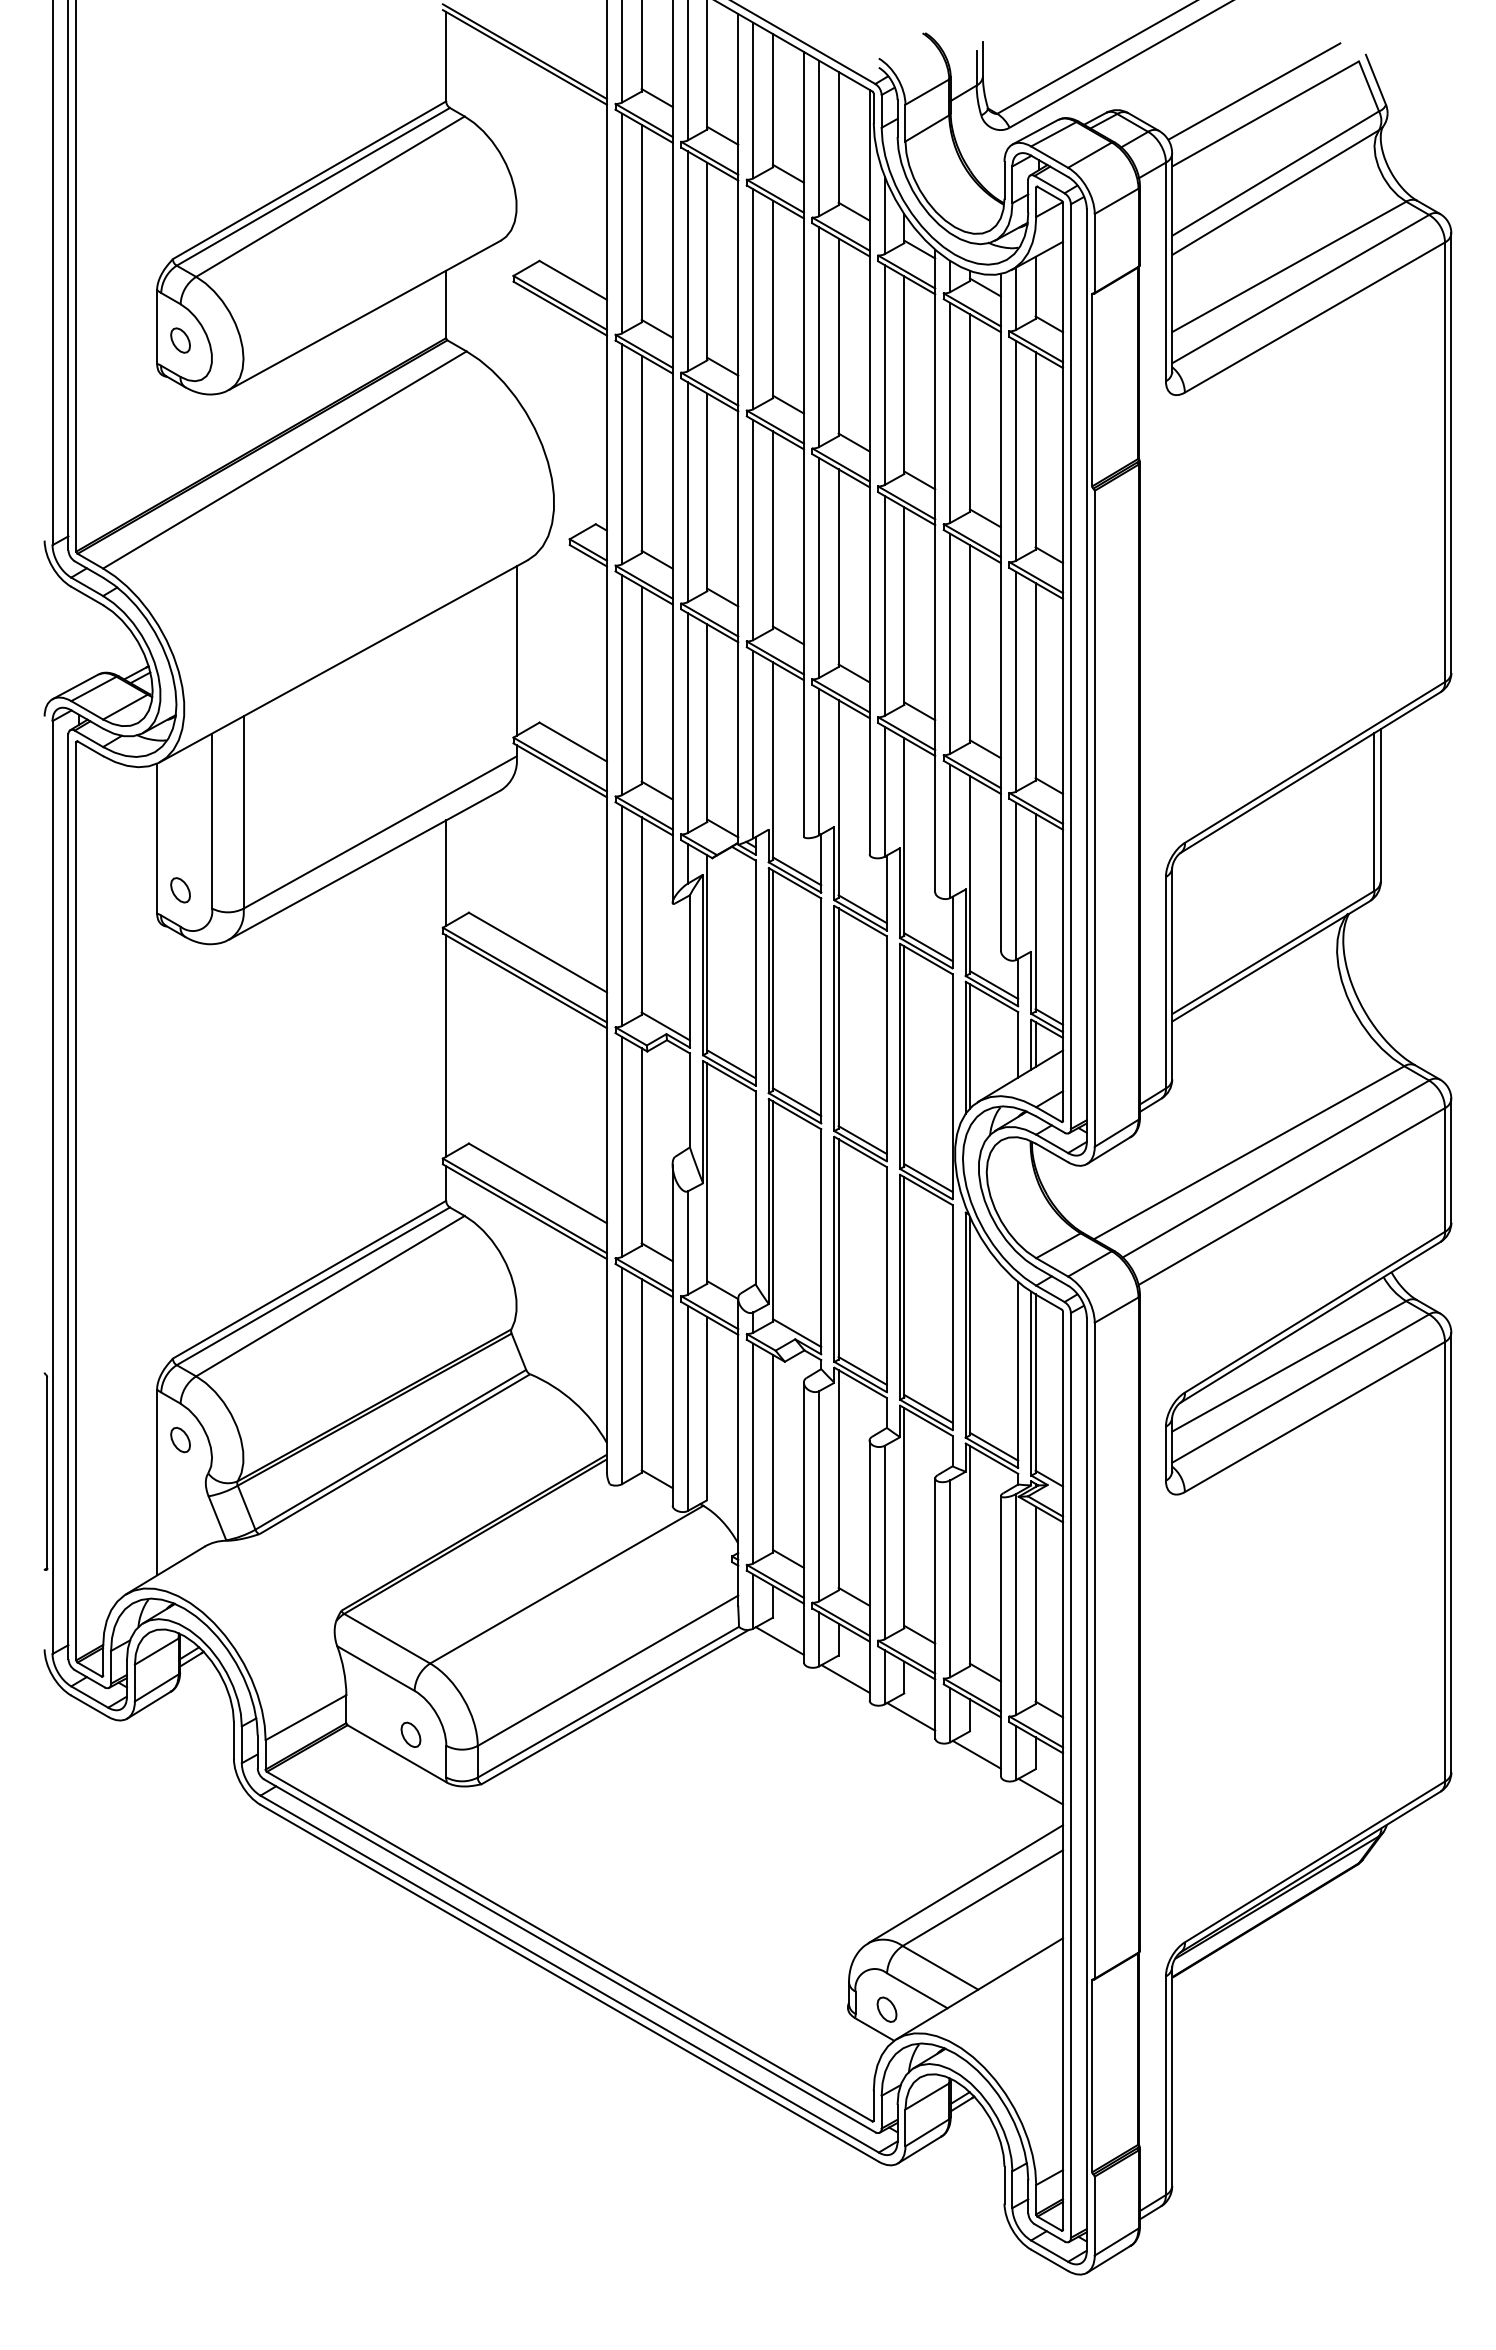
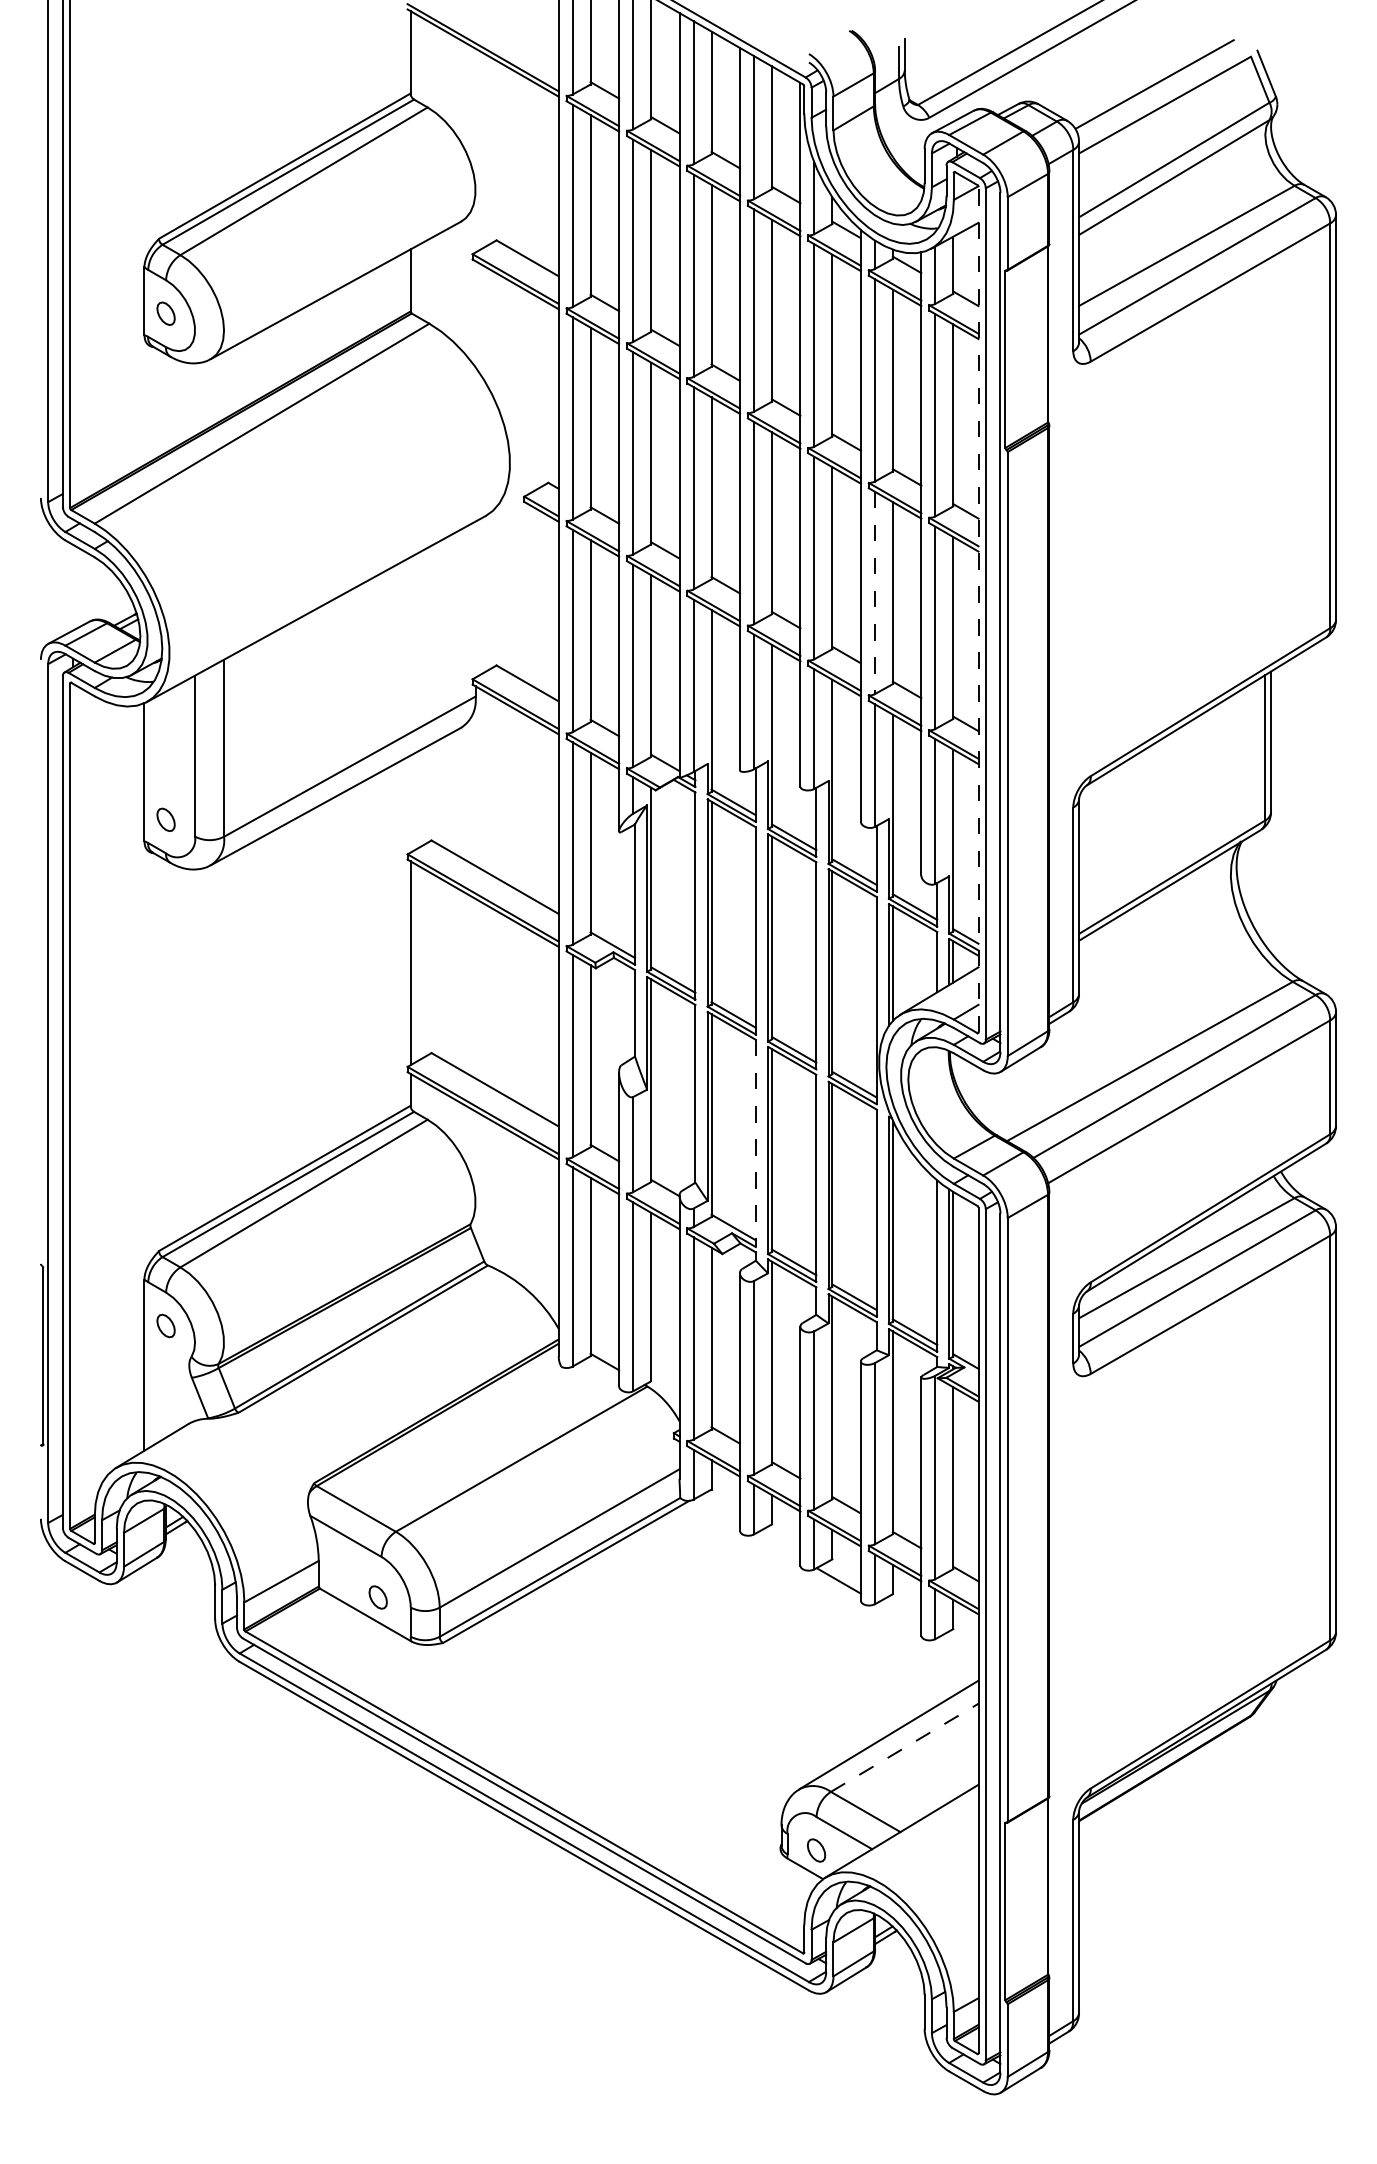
line: (950, 643) -> (874, 592), solid -> dashed
line: (516, 650) -> (475, 599), removed
line: (1063, 661) -> (978, 609), solid -> dashed
line: (446, 872) -> (410, 803), removed
line: (821, 1241) -> (756, 1143), solid -> dashed
line: (779, 1640) -> (717, 1510), removed
line: (845, 1678) -> (778, 1545), removed
line: (976, 1754) -> (898, 1615), removed
line: (1040, 1791) -> (957, 1649), removed
line: (983, 1897) -> (905, 1747), solid -> dashed

